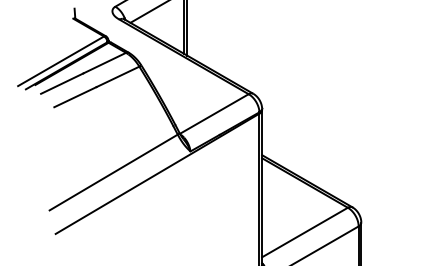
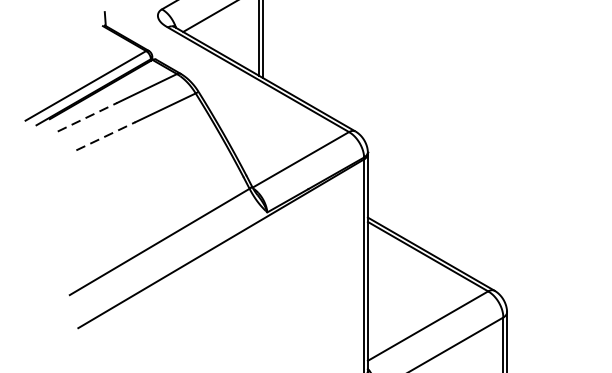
line: (62, 83) -> (87, 117), solid -> dashed
line: (75, 96) -> (106, 135), solid -> dashed

